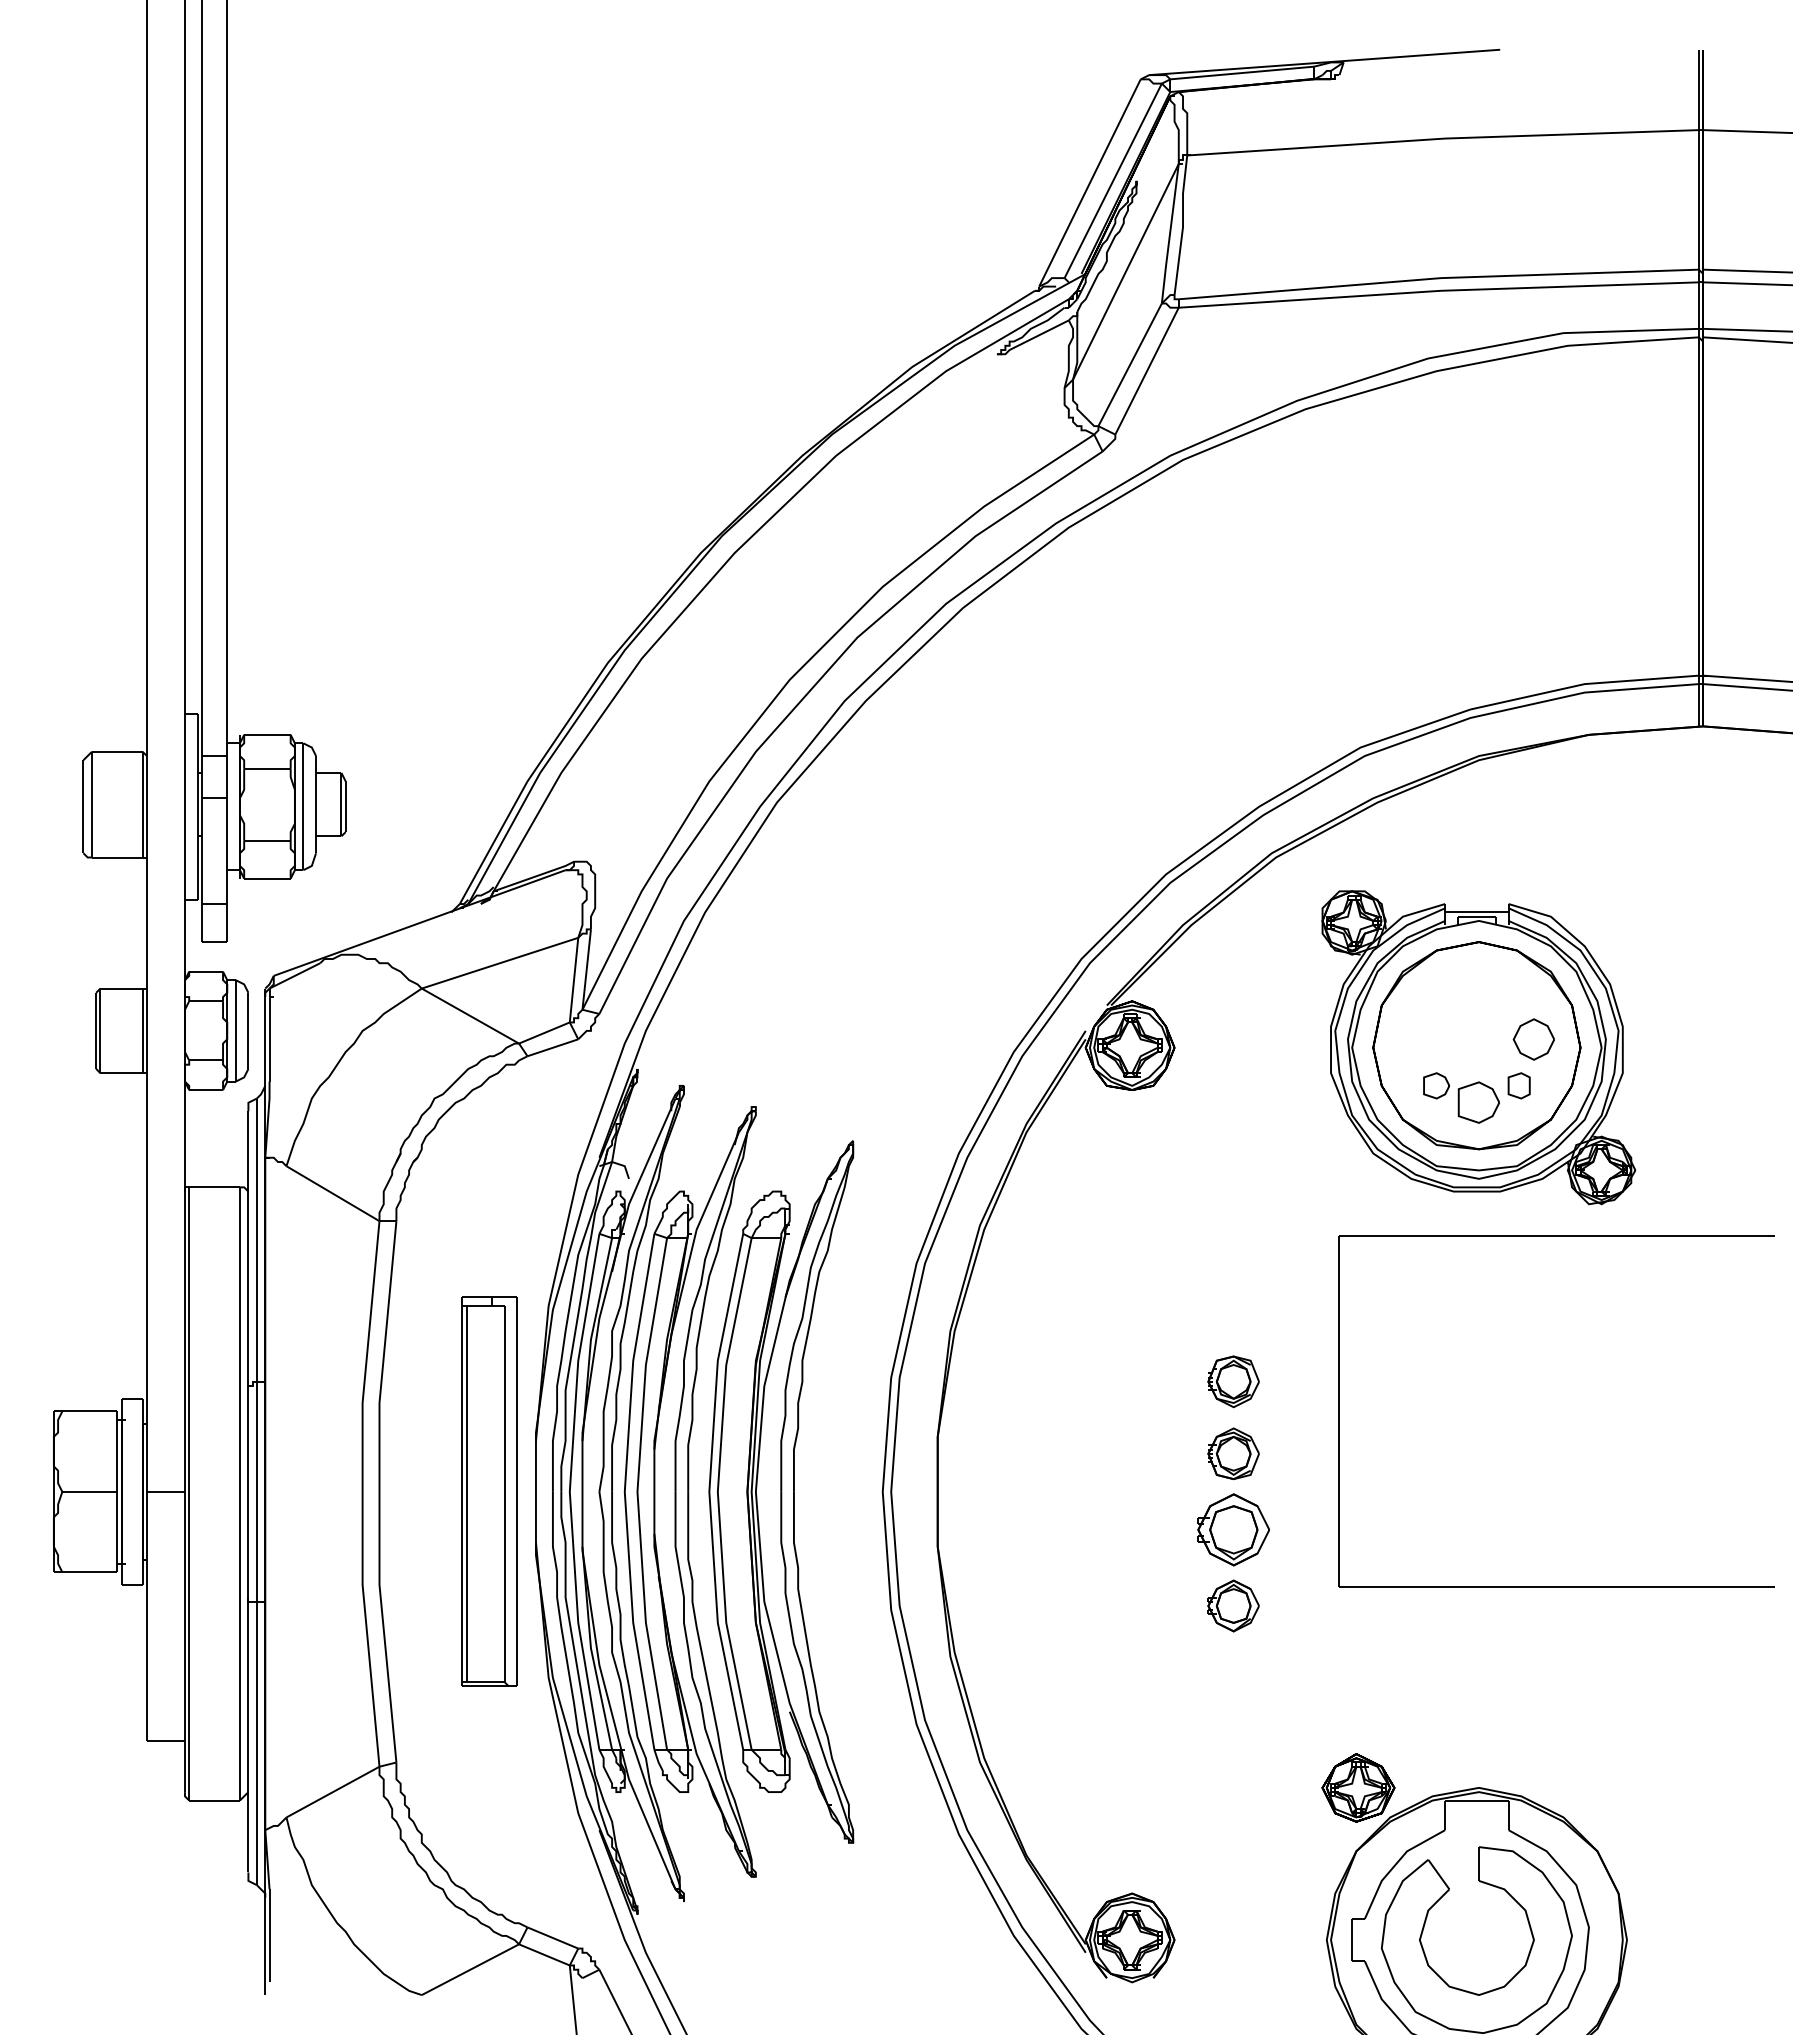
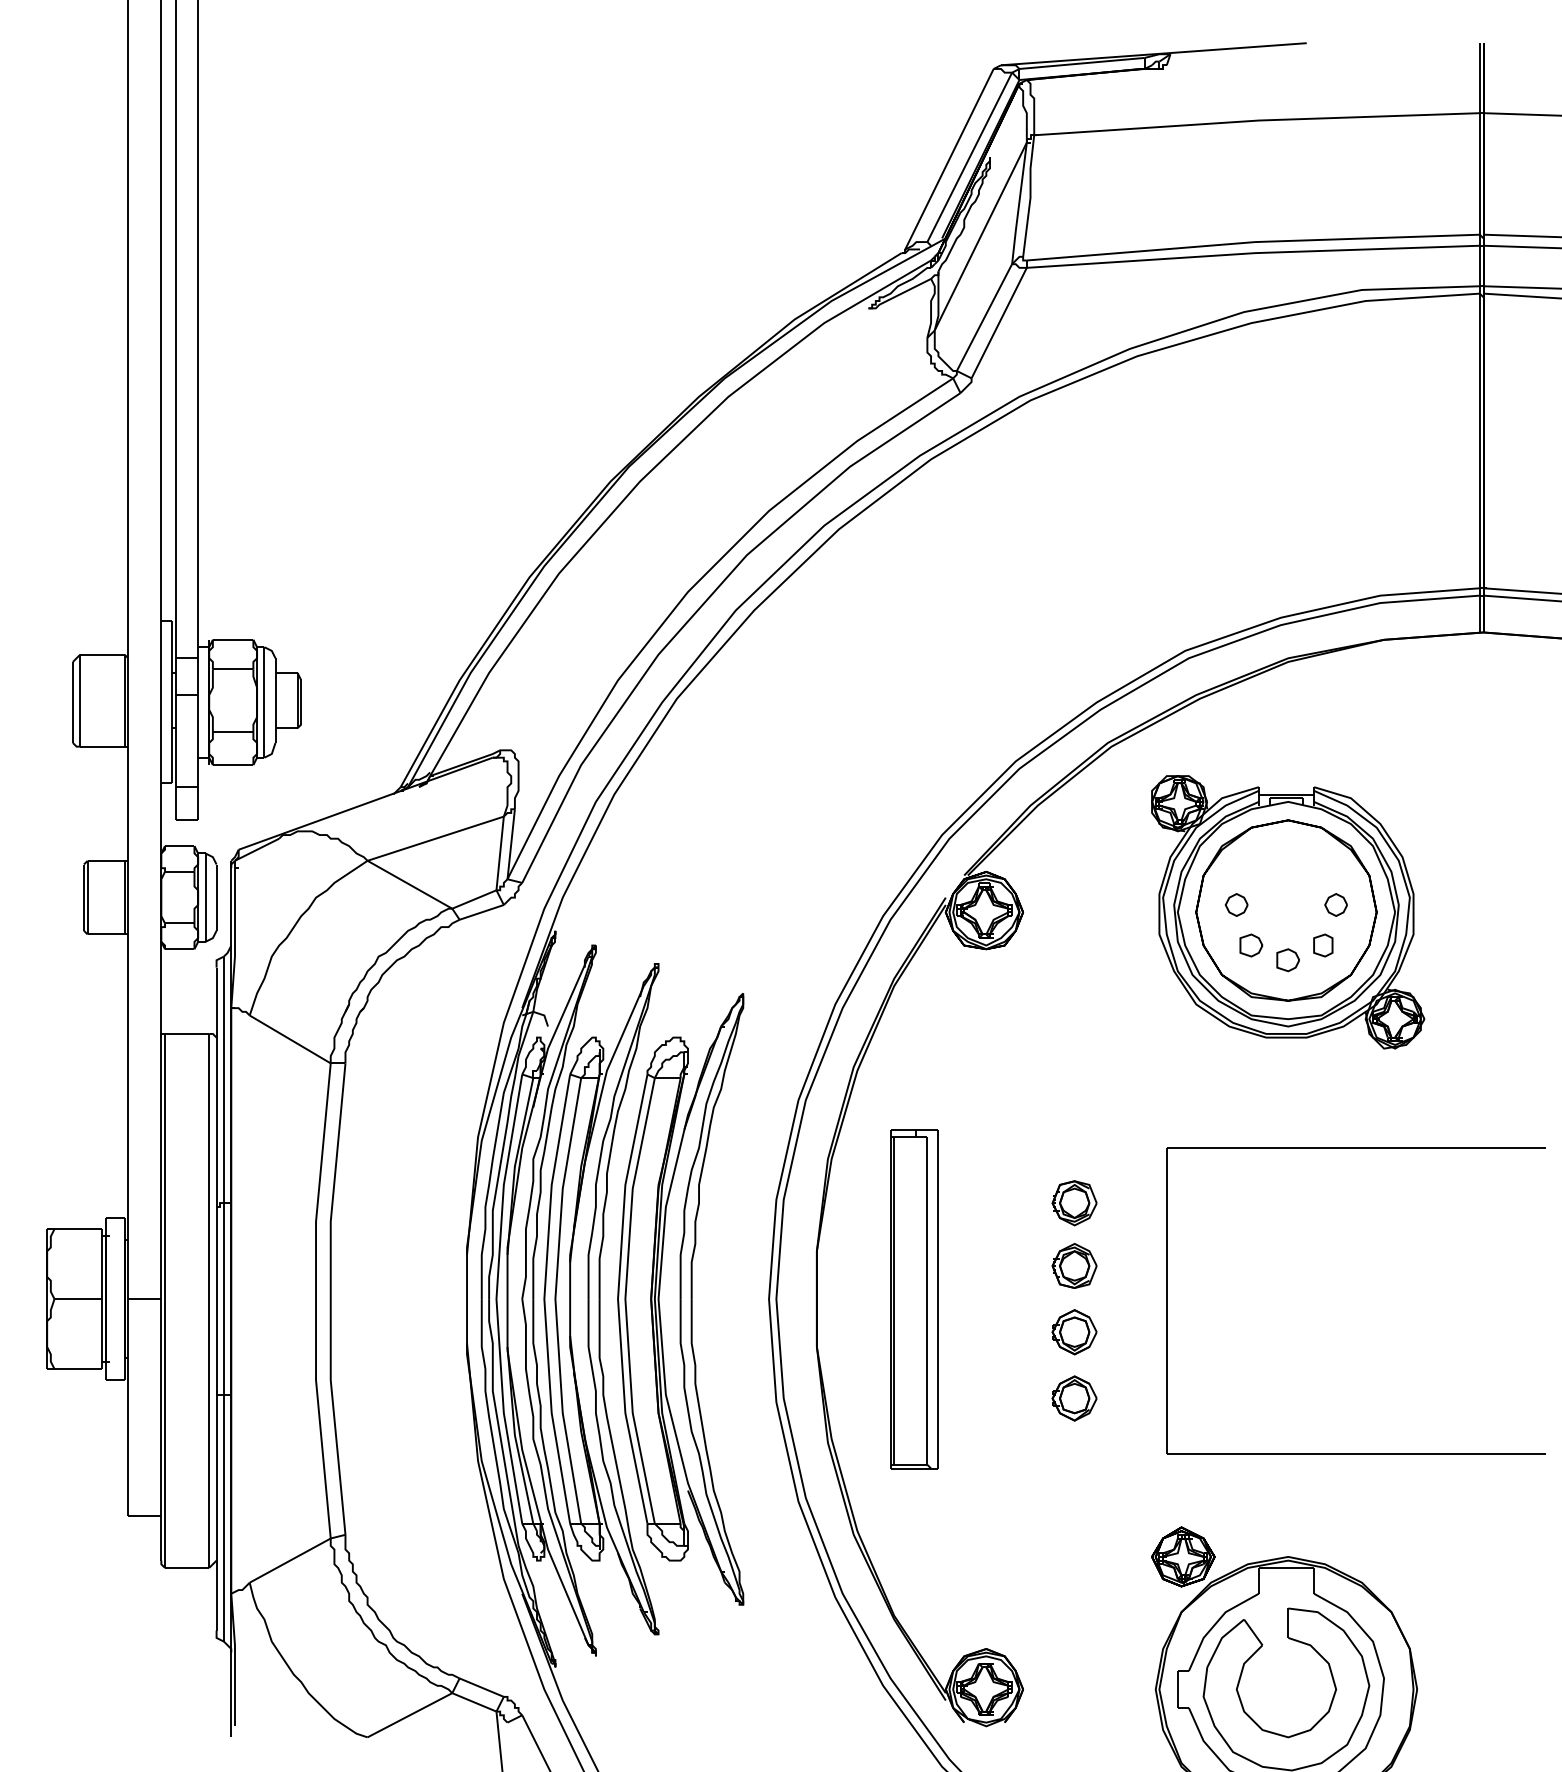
part: (1419, 1038) -> (1236, 904), added
part: (1533, 1038) -> (1335, 904), size x0.62
part: (1478, 1102) -> (1287, 960), size x0.62
part: (1556, 1236) -> (1355, 1148), moved
part: (489, 1491) -> (914, 1298), moved
part: (1233, 1529) -> (1074, 1331), size x0.71

